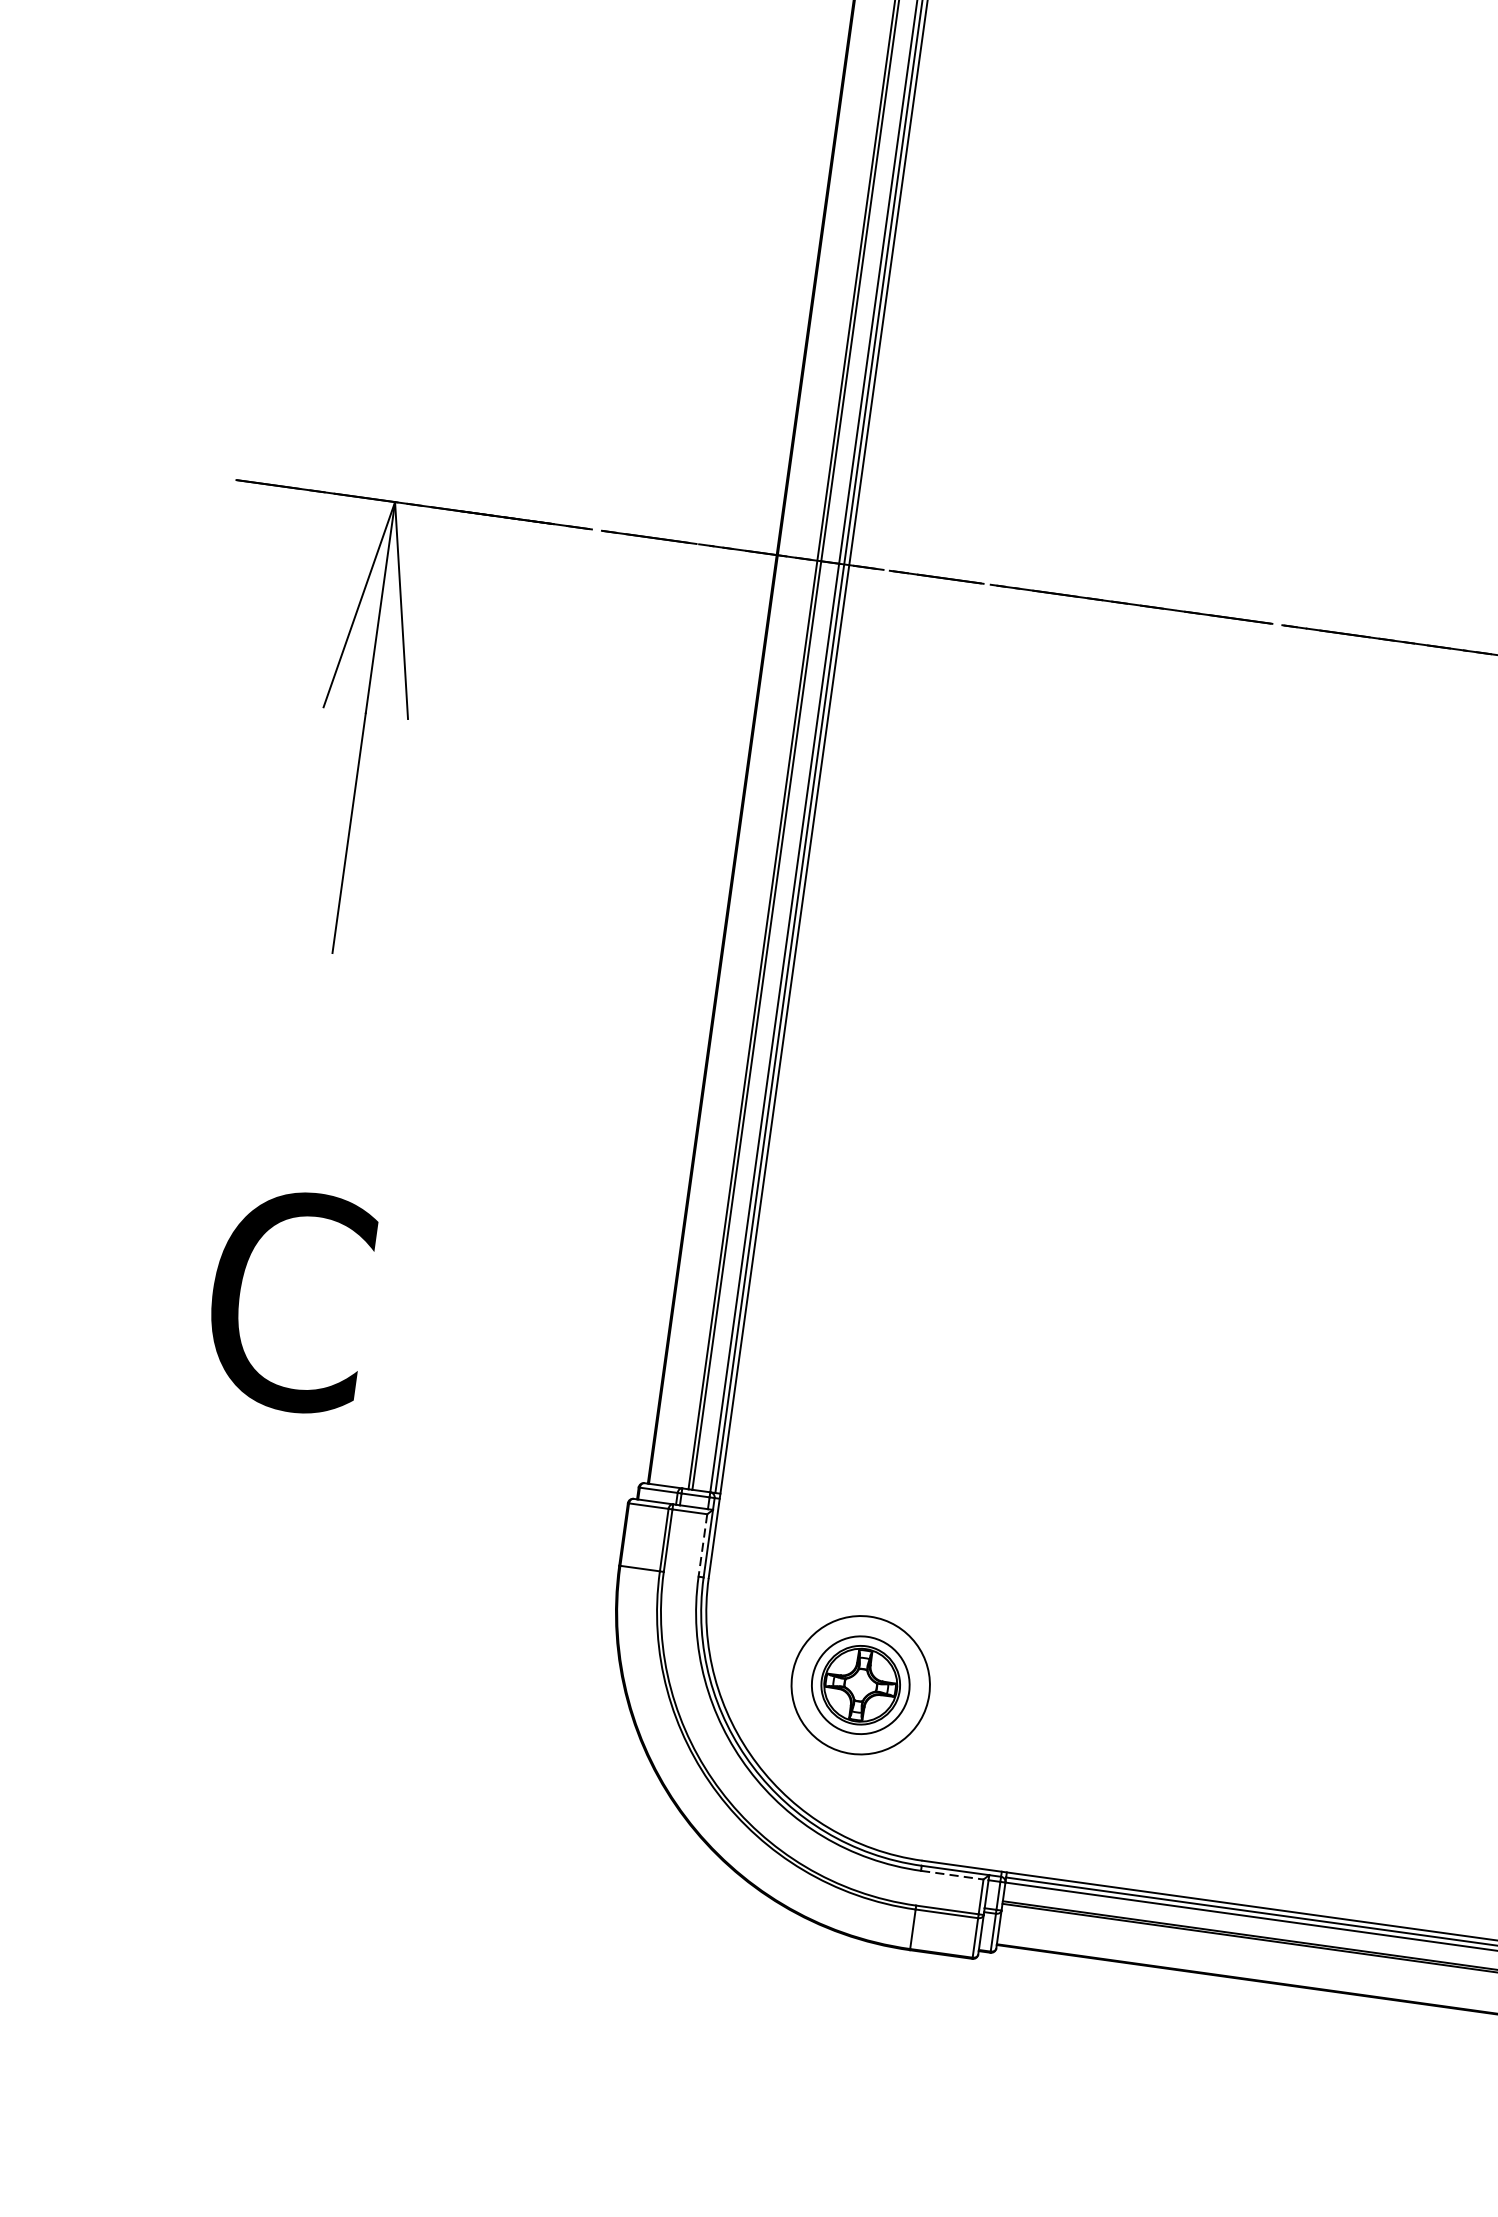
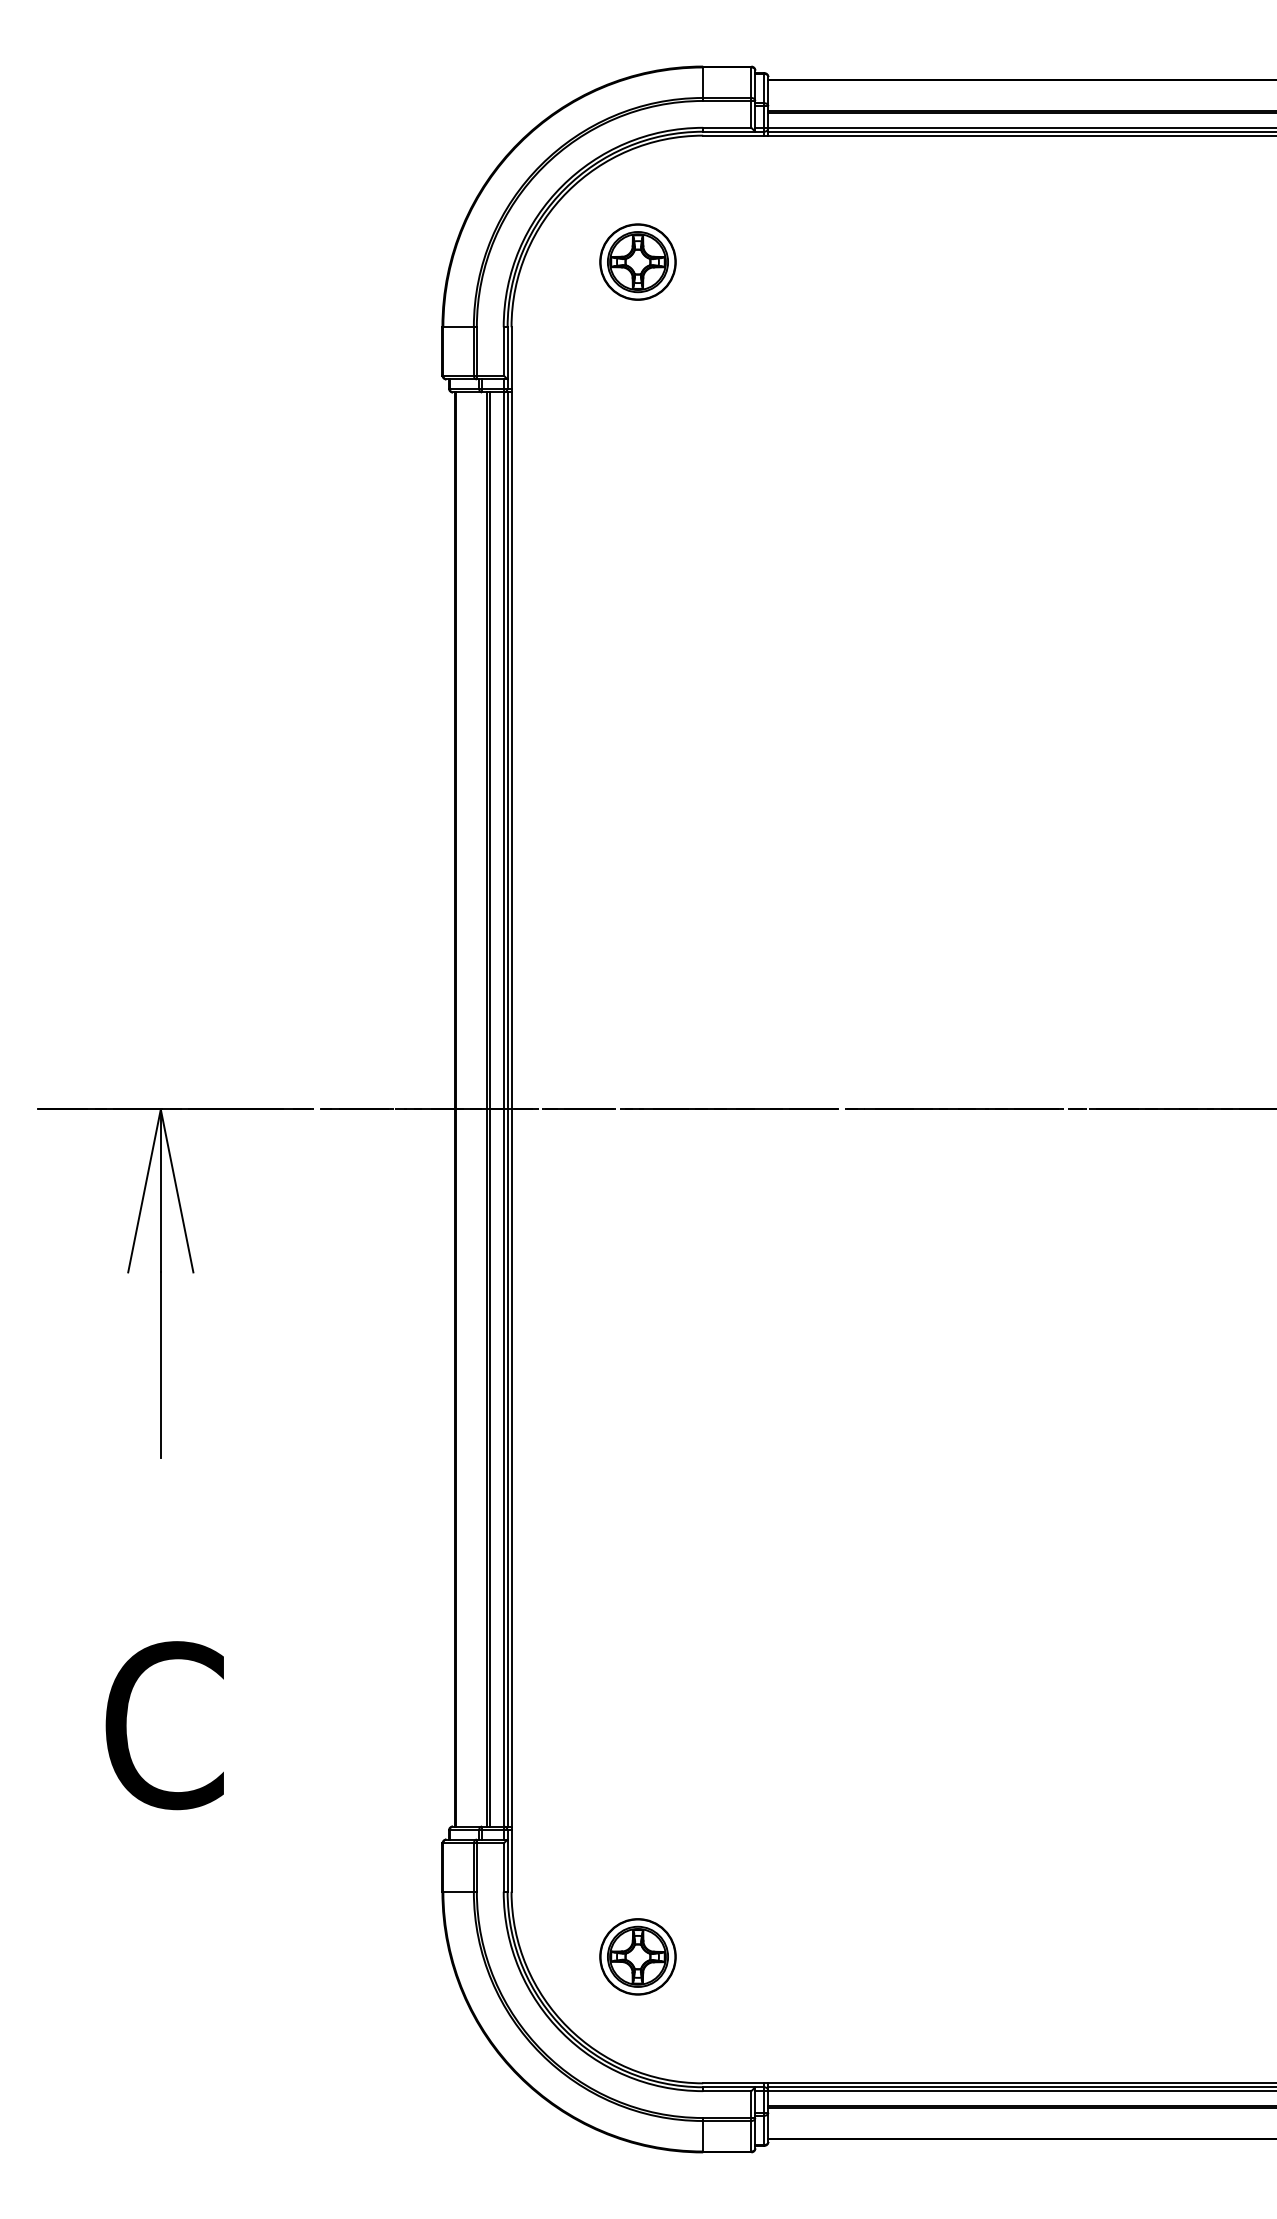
line: (702, 1546) -> (503, 1868), dashed -> solid
circle: (860, 1684) -> (637, 1956), size x0.71
line: (952, 1875) -> (727, 2091), dashed -> solid

